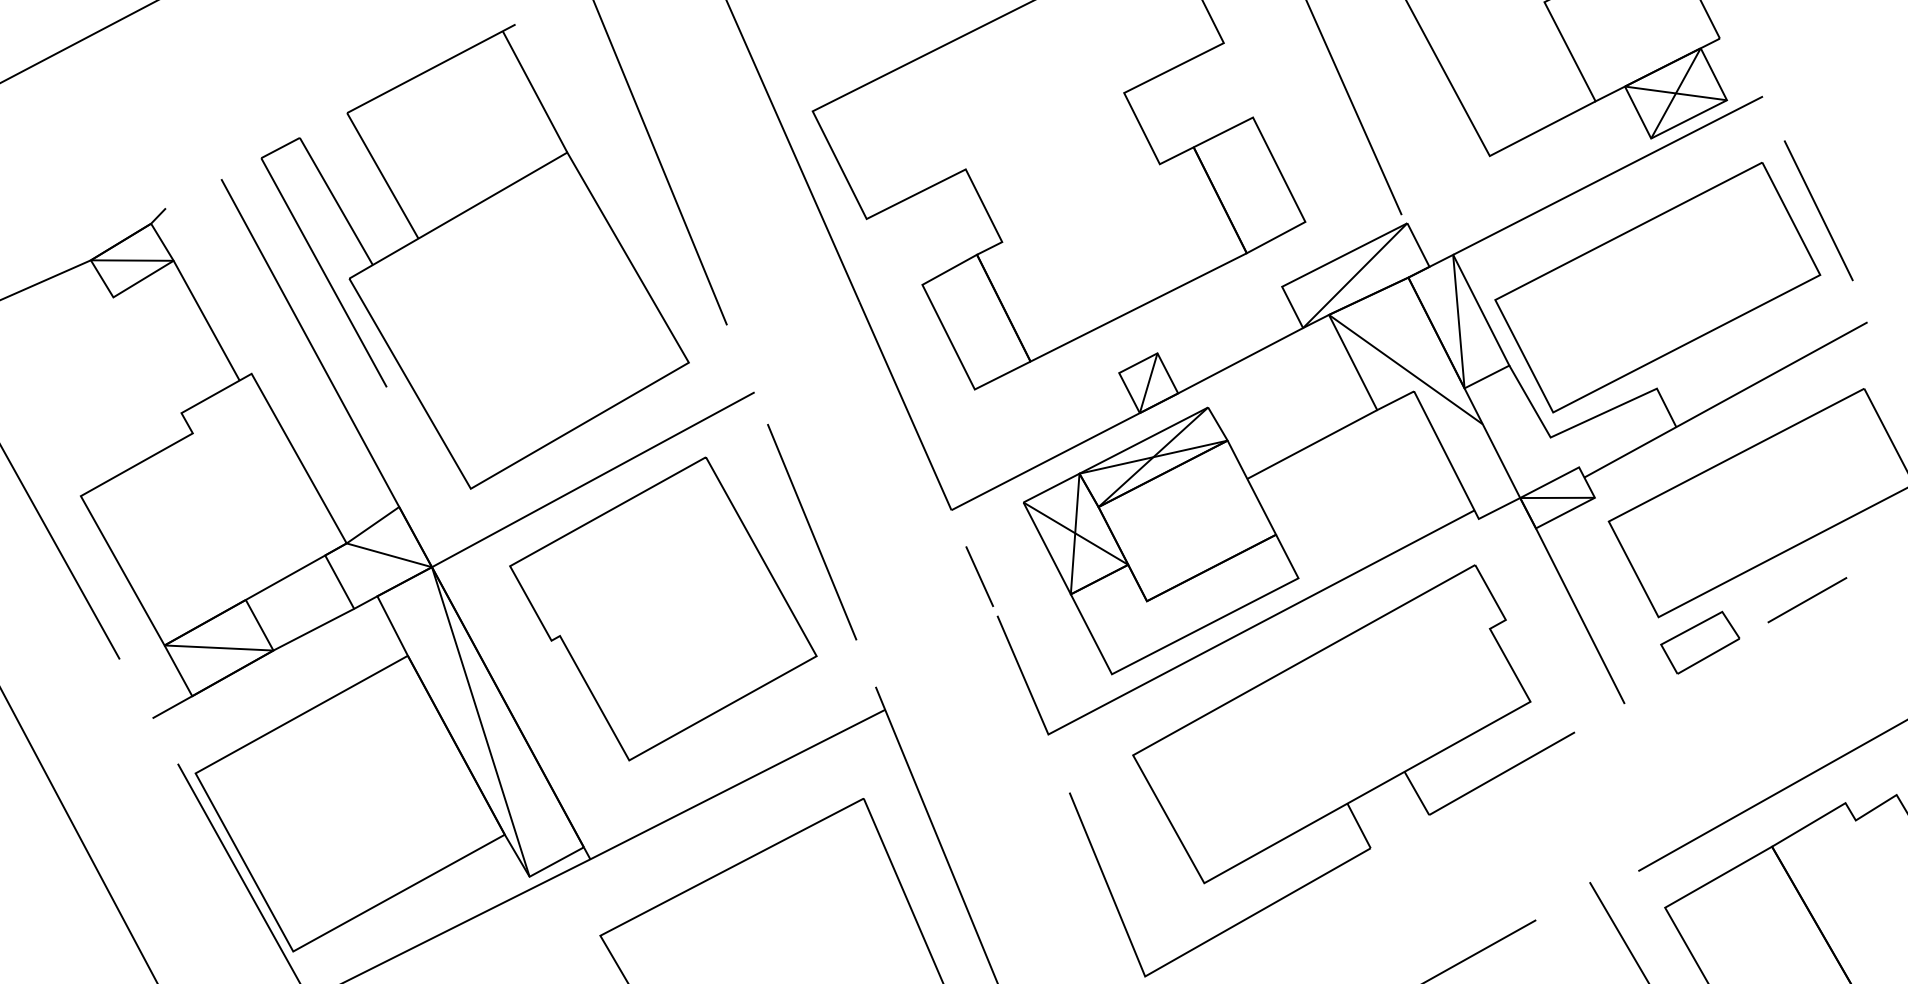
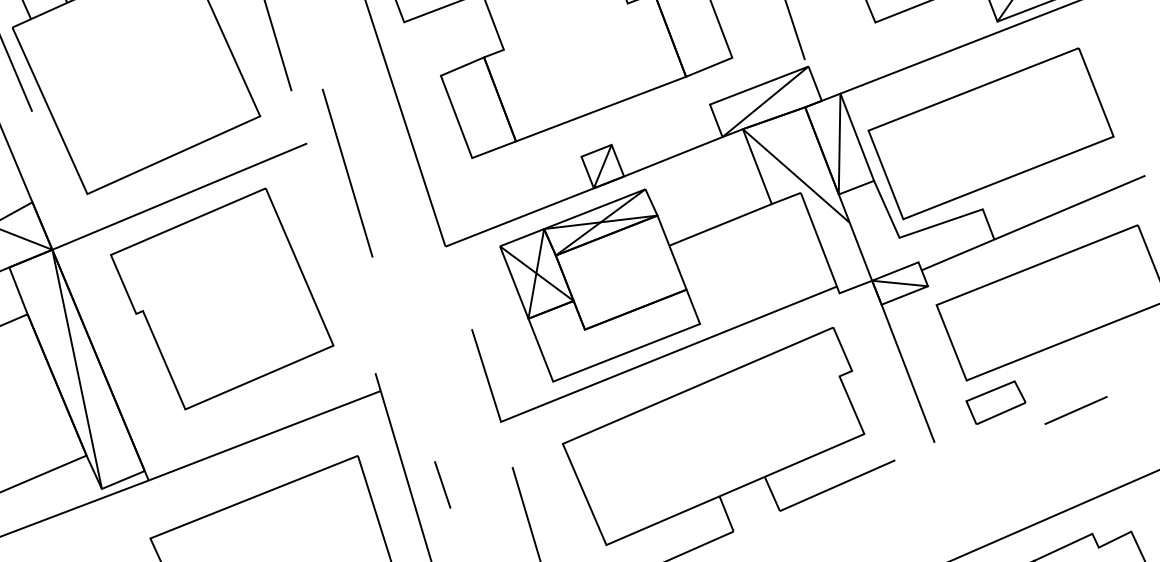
line: (1818, 210) -> (1117, 88), removed
line: (812, 531) -> (347, 172), moved
line: (979, 576) -> (442, 484), moved
line: (1807, 600) -> (1076, 410), moved

